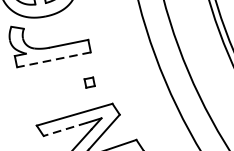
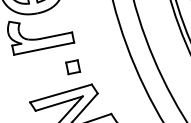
line: (54, 59) -> (44, 48), dashed -> solid
part: (90, 82) -> (73, 67), size x1.67
line: (64, 129) -> (52, 105), dashed -> solid

